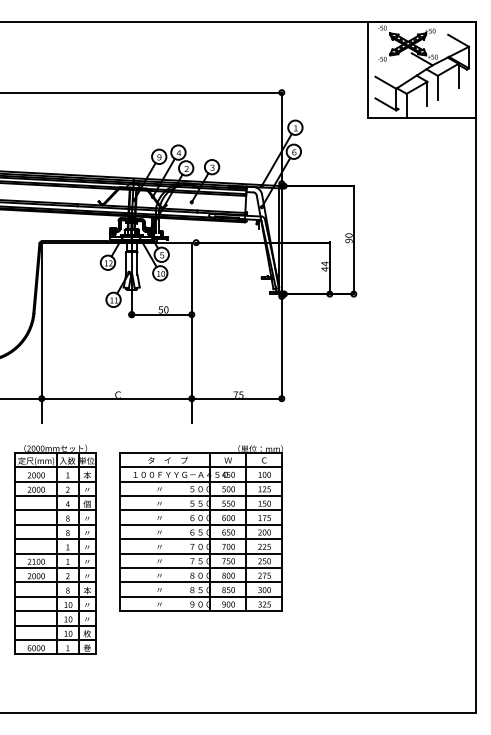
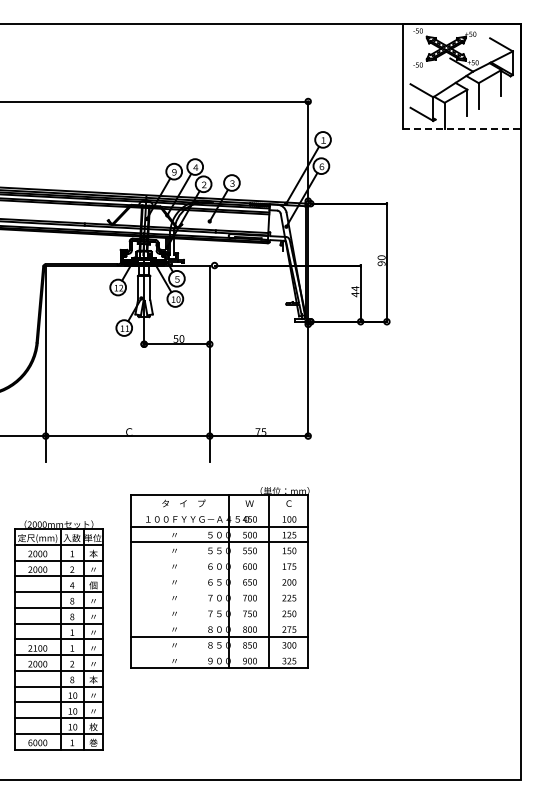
line: (422, 118) -> (462, 129), solid -> dashed
line: (200, 466) -> (219, 510), removed
line: (200, 510) -> (219, 558), removed
line: (200, 524) -> (219, 573), removed
line: (200, 539) -> (219, 589), removed
part: (55, 549) -> (58, 635), moved
line: (200, 553) -> (219, 605), removed
line: (200, 568) -> (219, 621), removed
line: (200, 596) -> (219, 652), removed

